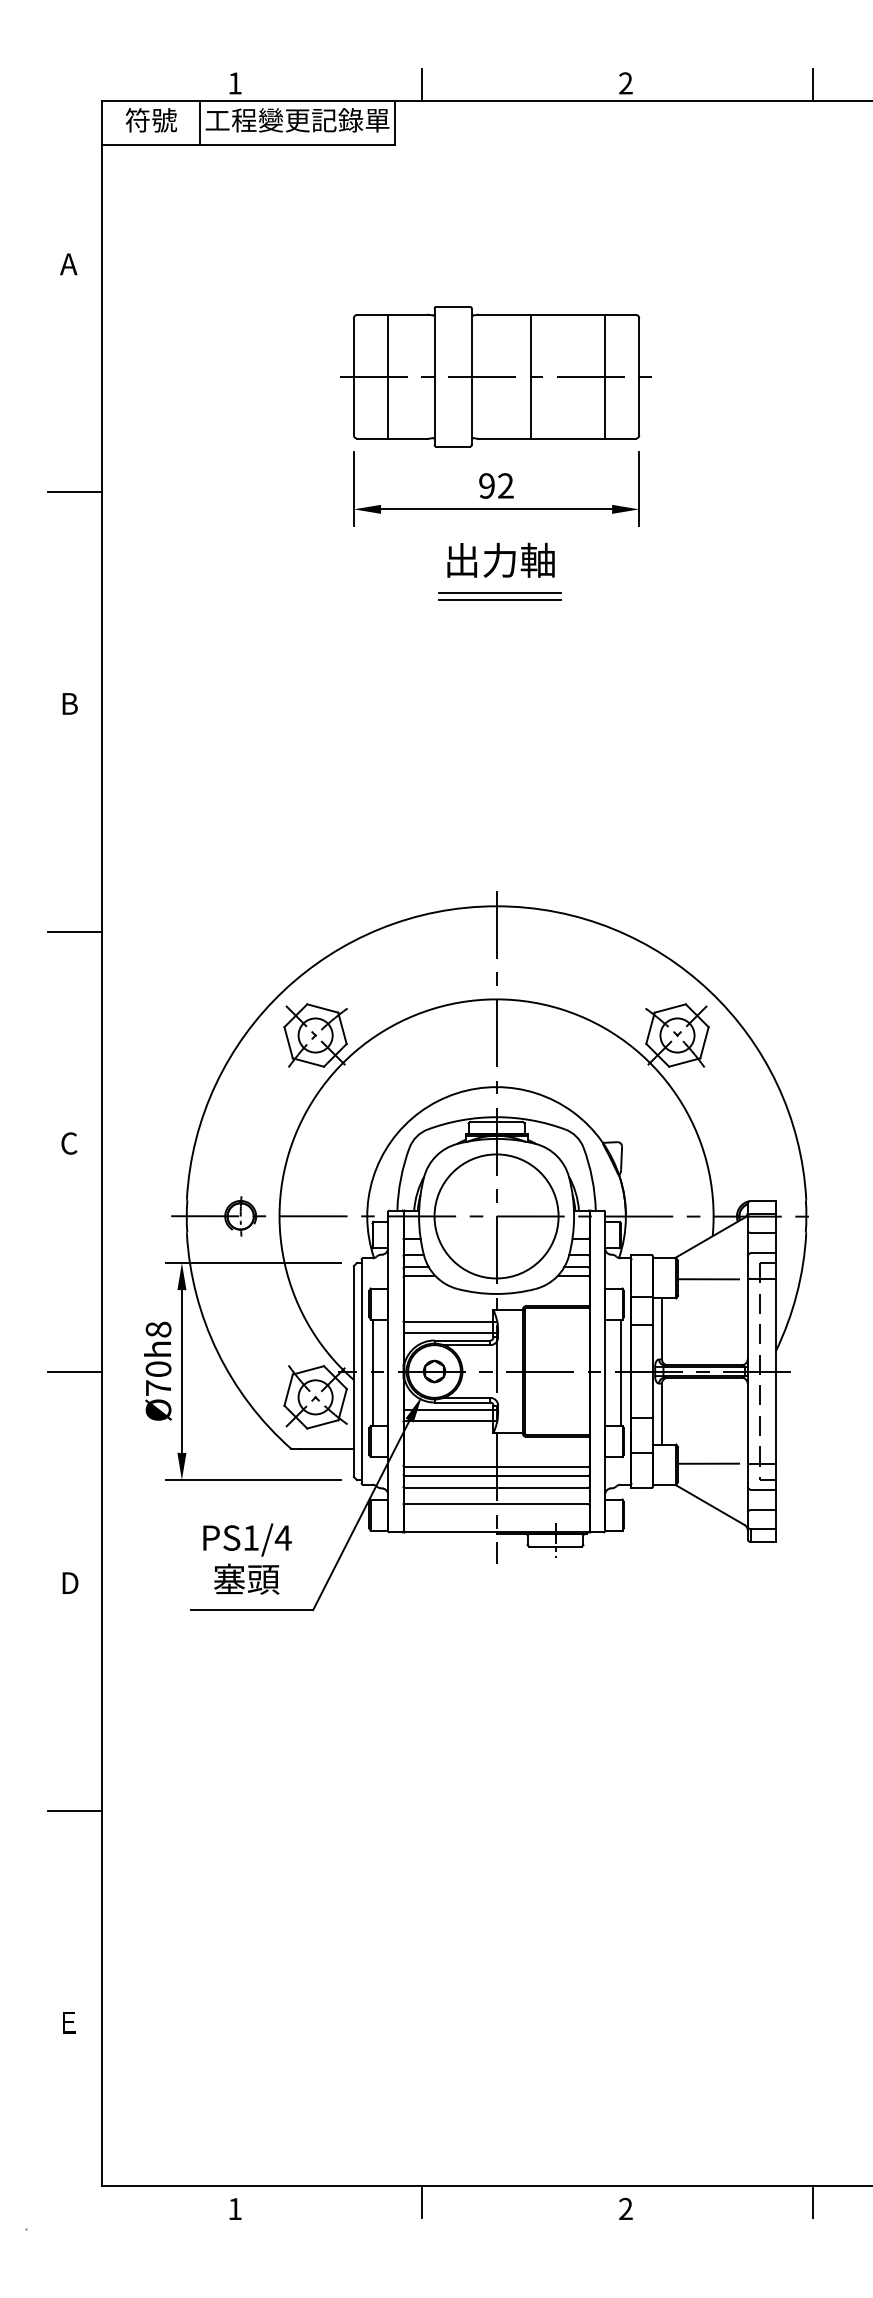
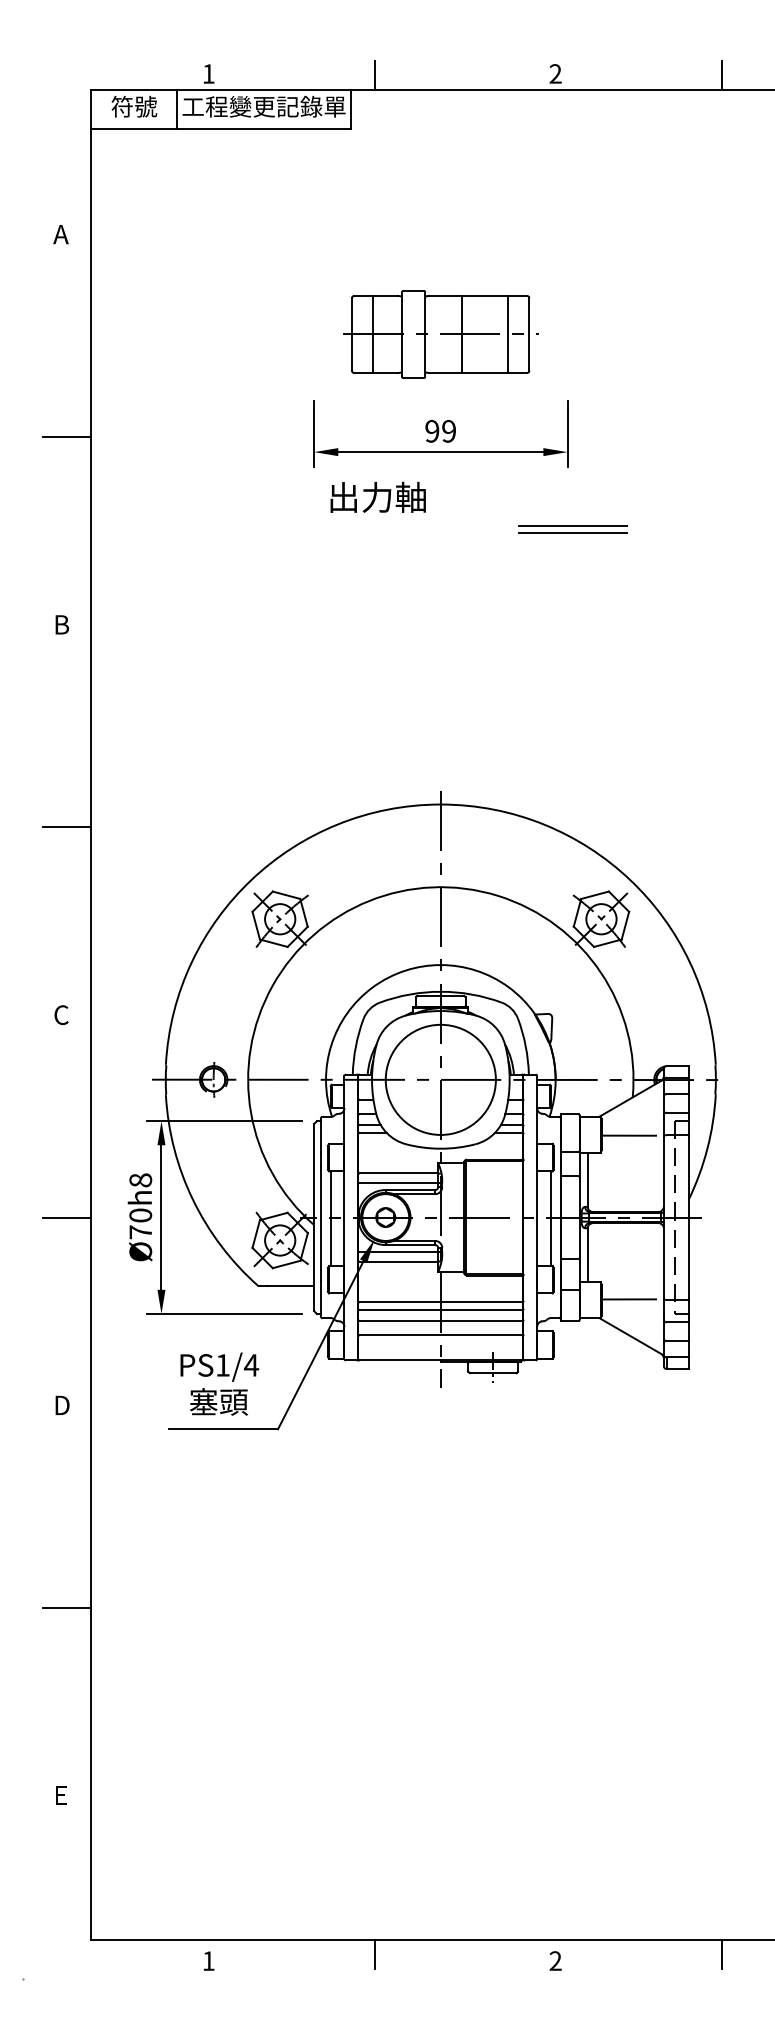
part: (495, 376) -> (439, 334), size x0.7
text: (505, 485) -> (448, 430), 92 -> 99
text: (500, 559) -> (377, 496), moved
part: (499, 596) -> (572, 529), moved

